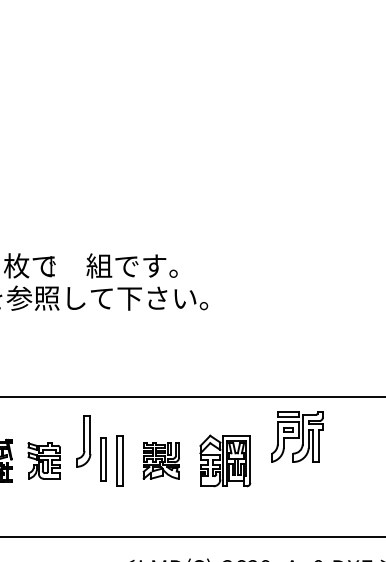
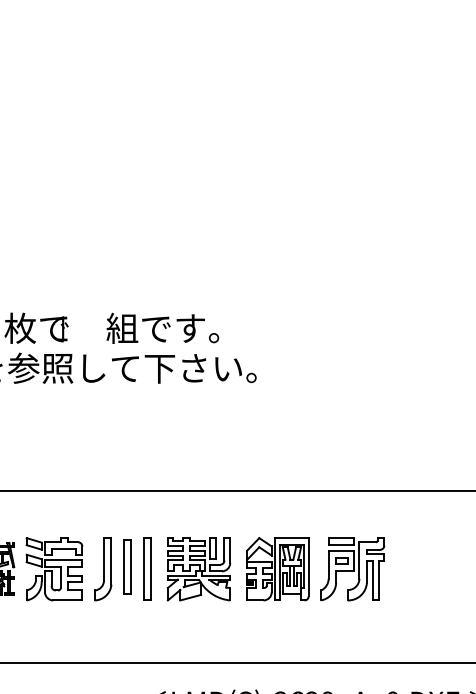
part: (297, 436) -> (352, 569), moved
part: (84, 441) -> (103, 569), moved
part: (44, 461) -> (54, 569), size x1.43
part: (161, 461) -> (198, 569), size x1.43

